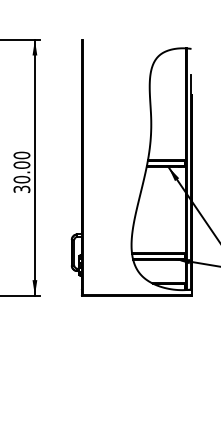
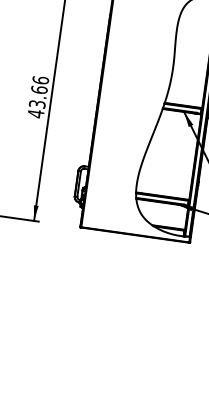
text: (21, 172) -> (37, 97), 30.00 -> 43.66

